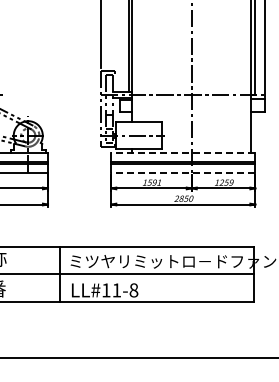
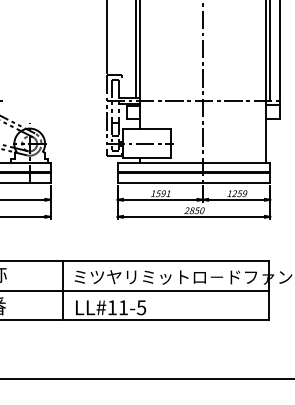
line: (182, 153) -> (193, 162), dashed -> solid
line: (182, 172) -> (193, 182), dashed -> solid
text: (133, 290) -> (141, 307), LL#11-8 -> LL#11-5

